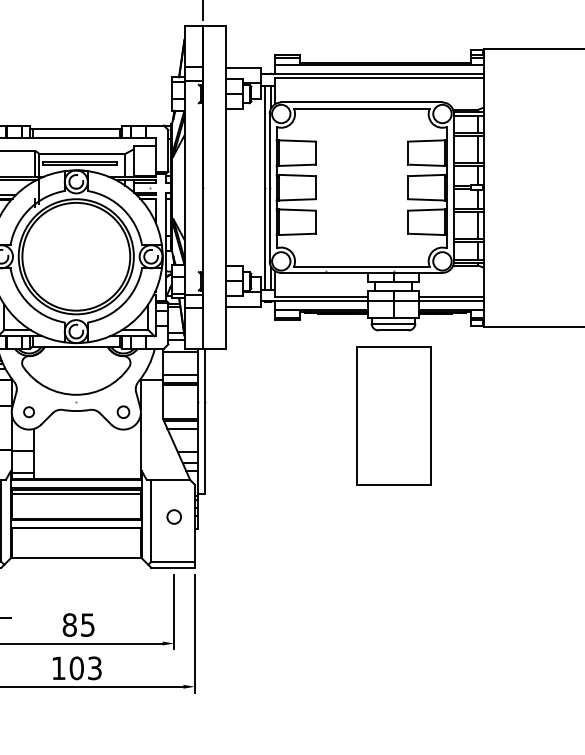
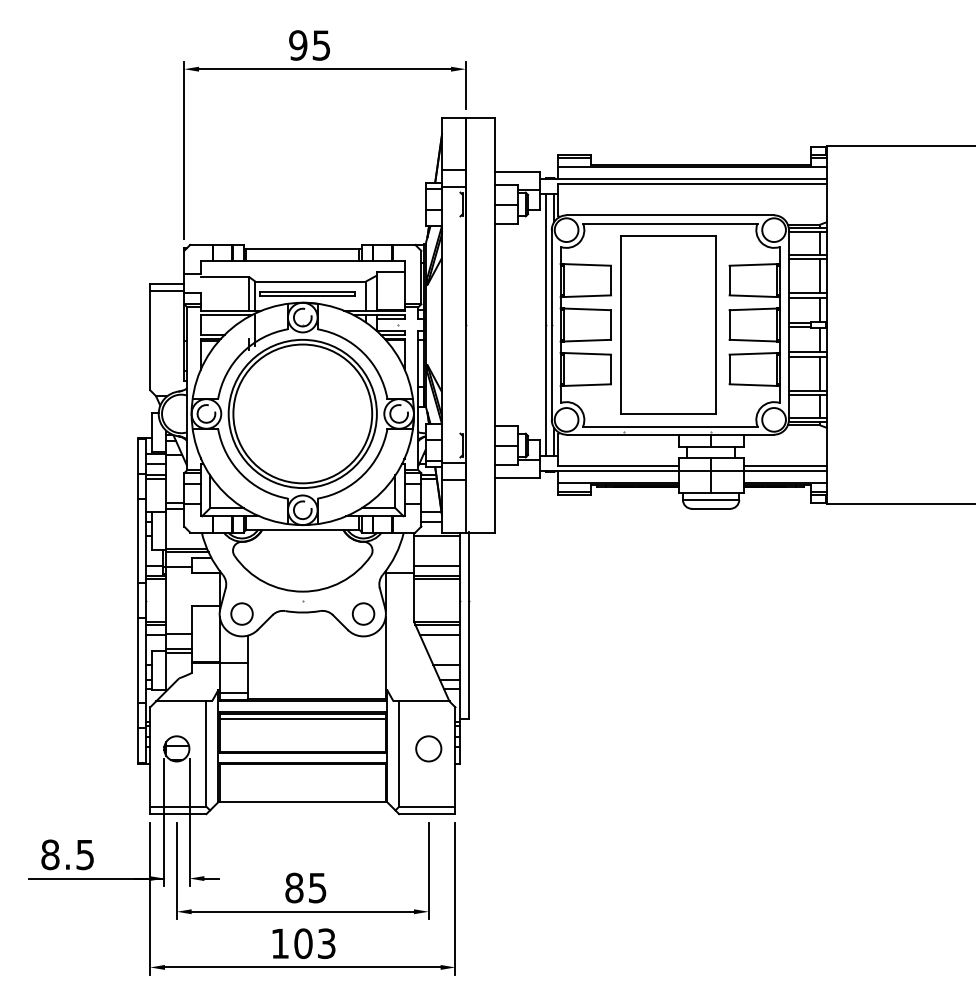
circle: (28, 411) -> (241, 613), size x1.67
circle: (123, 411) -> (363, 613), size x1.43
part: (393, 415) -> (668, 324), moved
circle: (173, 516) -> (428, 748), size x1.43

